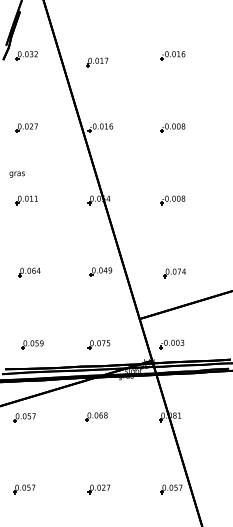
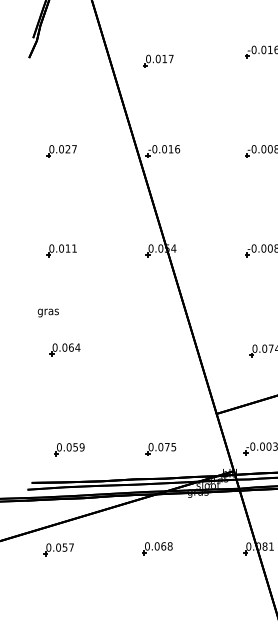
part: (26, 55) -> (61, 51), removed
text: (16, 174) -> (47, 312), moved
part: (100, 271) -> (162, 348), removed

